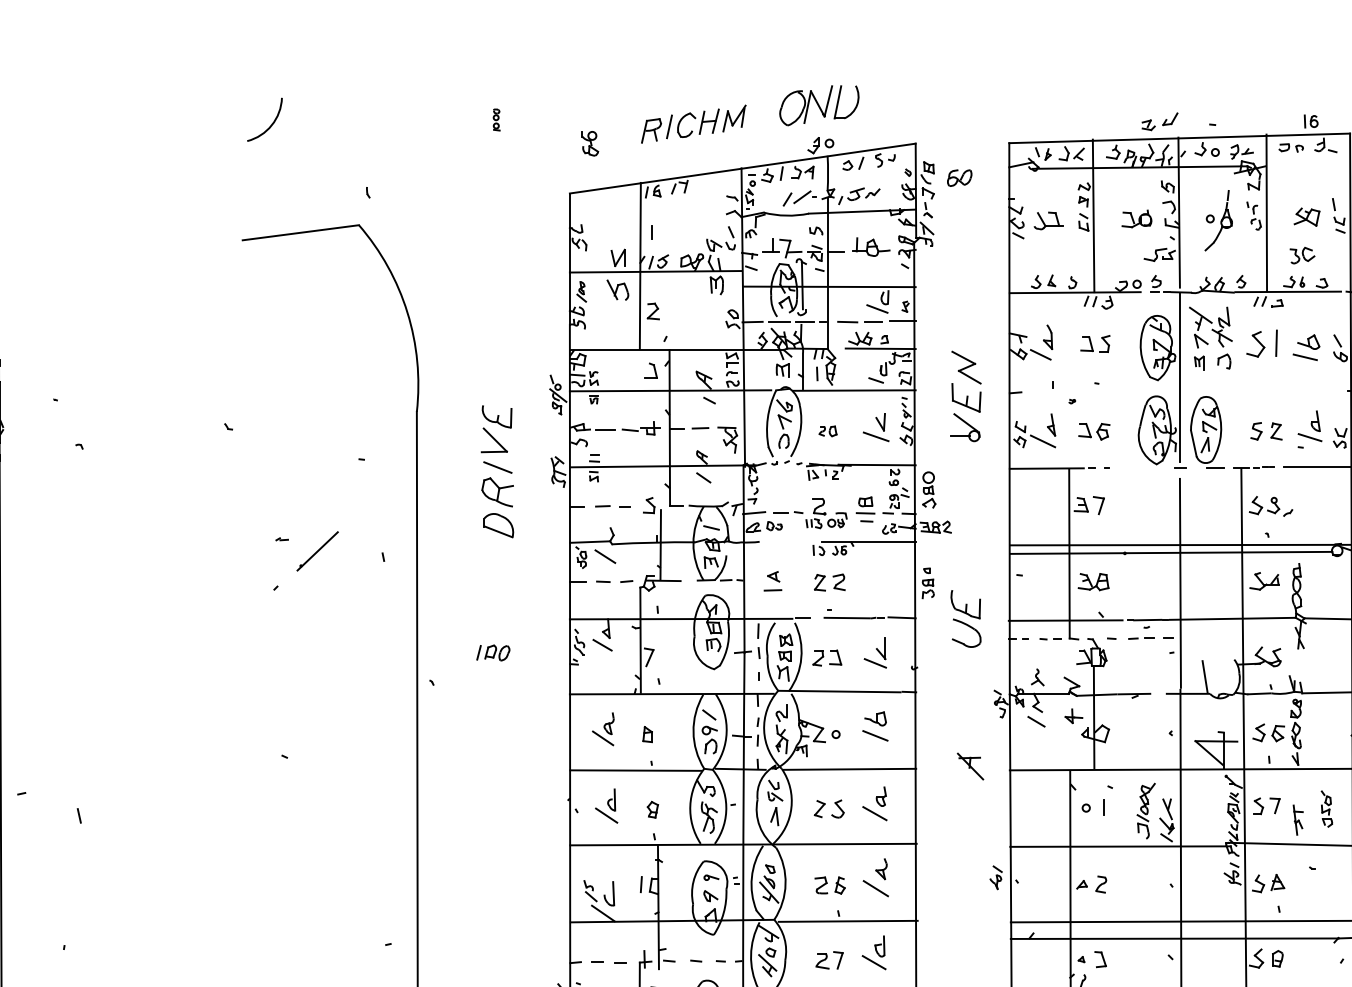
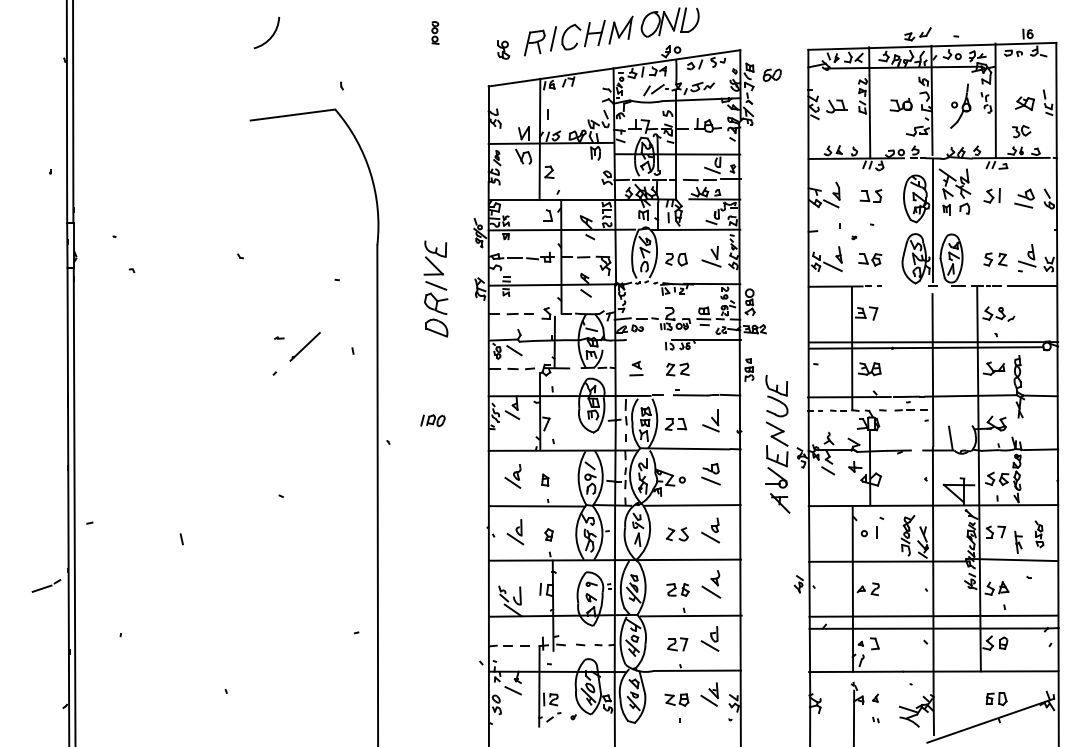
part: (496, 119) -> (435, 32), size x1.43
part: (693, 123) -> (578, 35), size x1.43
part: (1261, 343) -> (991, 195), size x0.71
part: (965, 395) -> (776, 454), moved
part: (828, 431) -> (676, 259), size x1.67
line: (78, 816) -> (181, 539), moved

